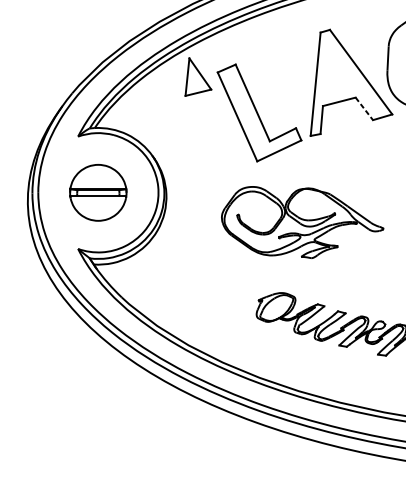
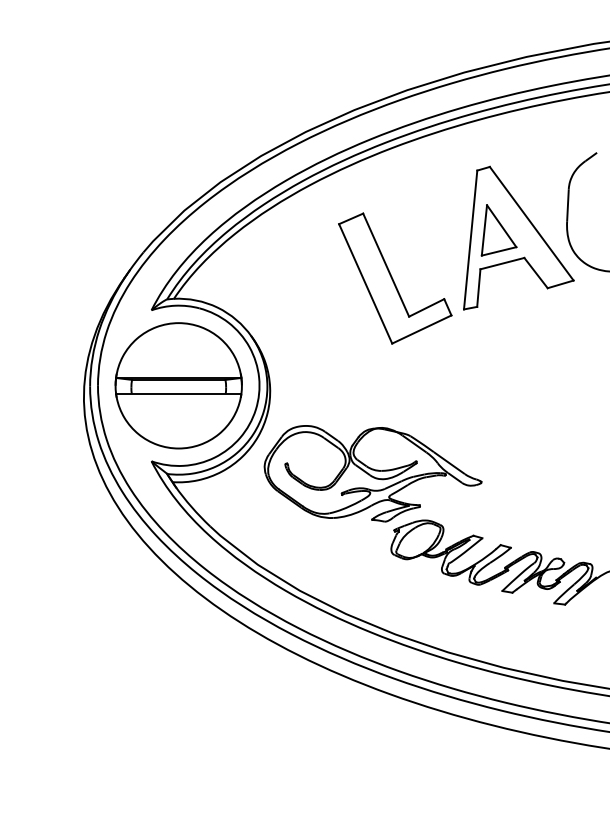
part: (197, 77) -> (498, 230), moved
line: (364, 109) -> (536, 273), dashed -> solid
part: (98, 192) -> (178, 385), size x1.67
part: (302, 222) -> (372, 473), moved

